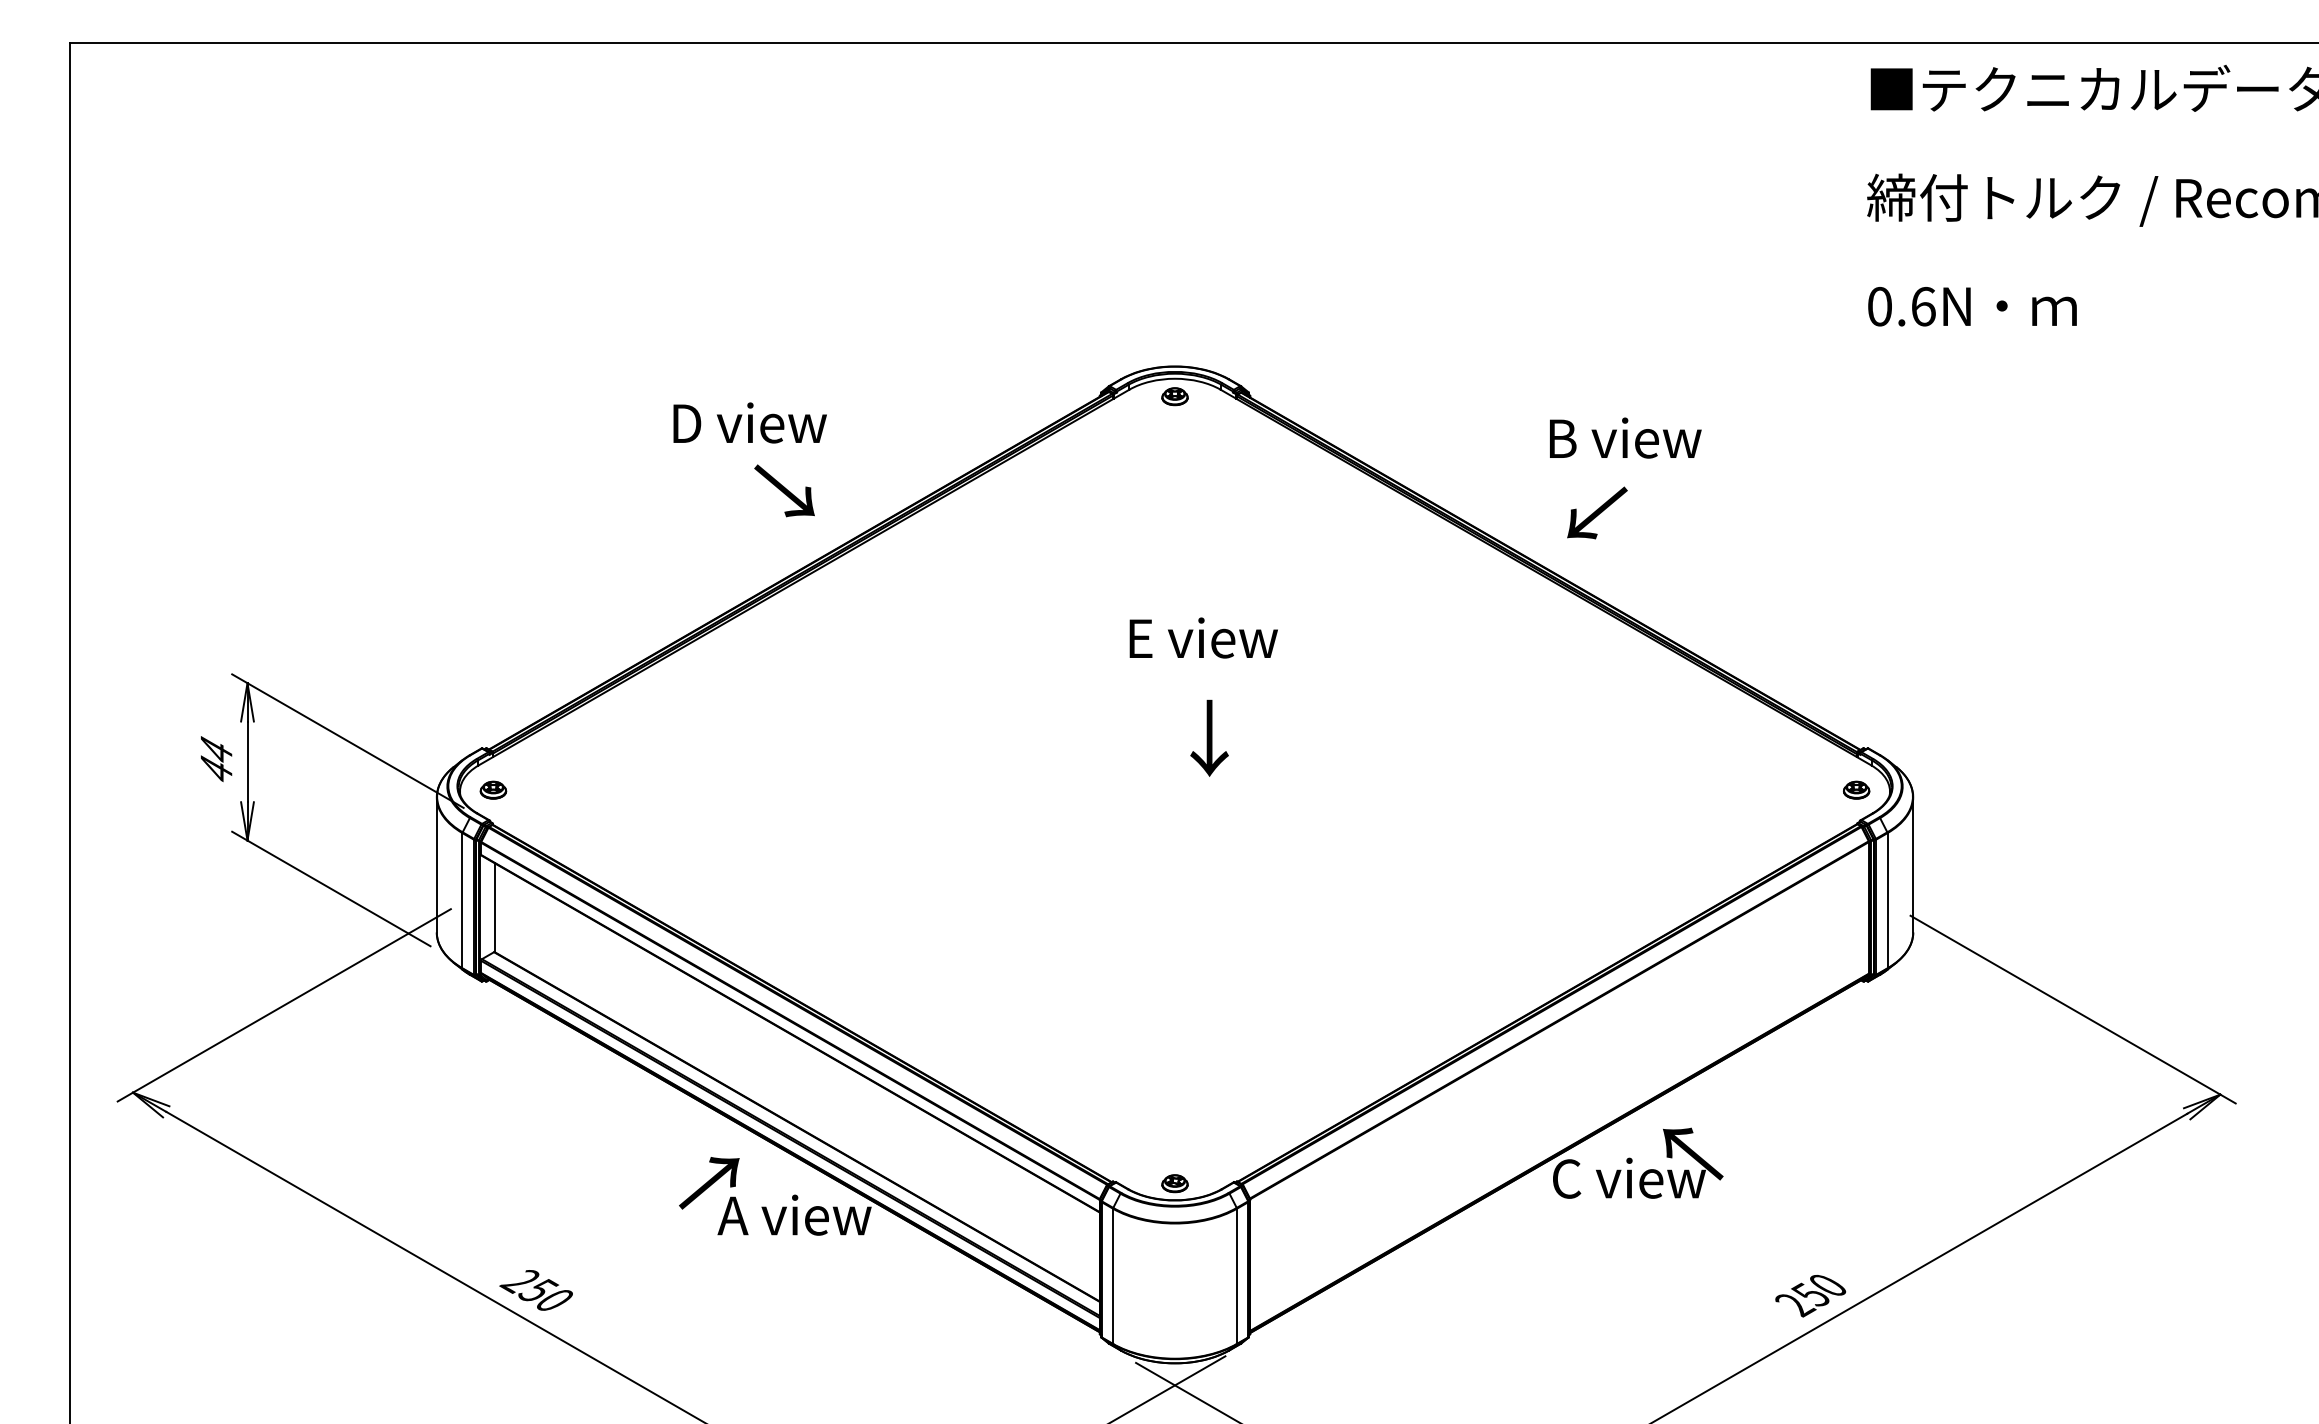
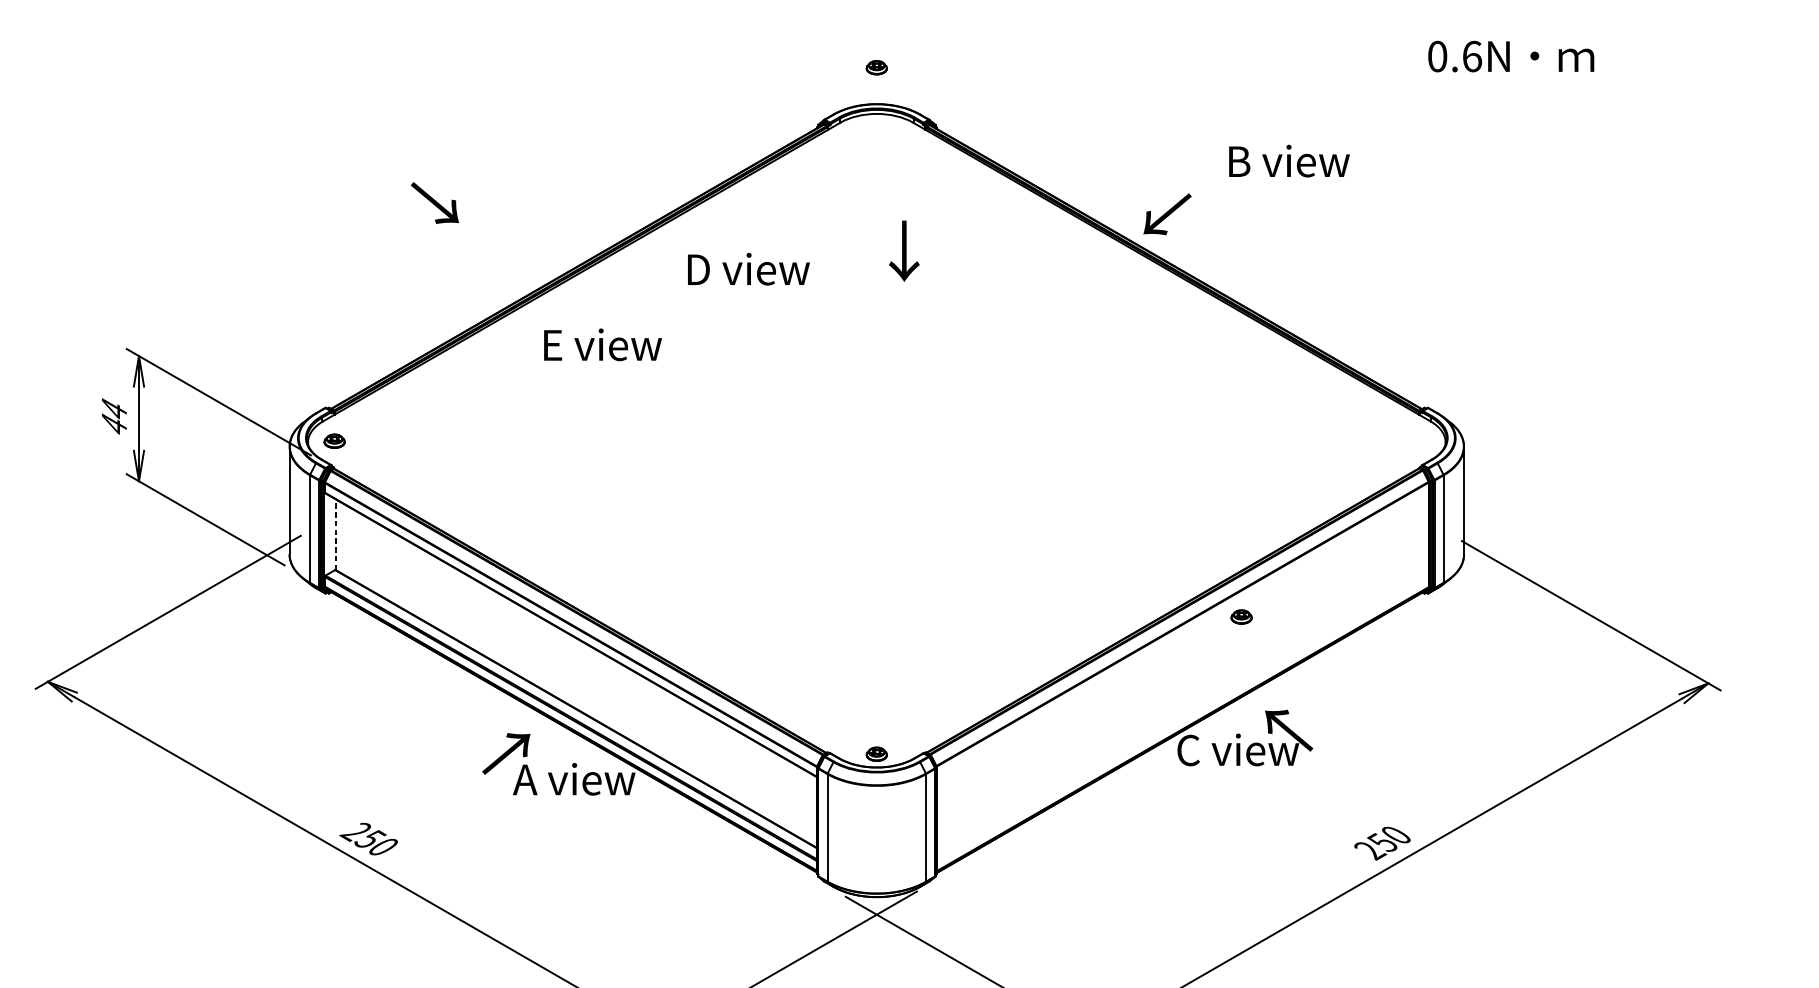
part: (1174, 396) -> (876, 67), moved
text: (749, 422) -> (748, 268), moved
text: (1625, 437) -> (1289, 160), moved
text: (784, 490) -> (434, 202), moved
text: (1597, 512) -> (1167, 213), moved
text: (1203, 637) -> (602, 344), moved
text: (1209, 737) -> (904, 250), moved
part: (1856, 789) -> (1241, 616), moved
line: (495, 907) -> (336, 534), solid -> dashed

